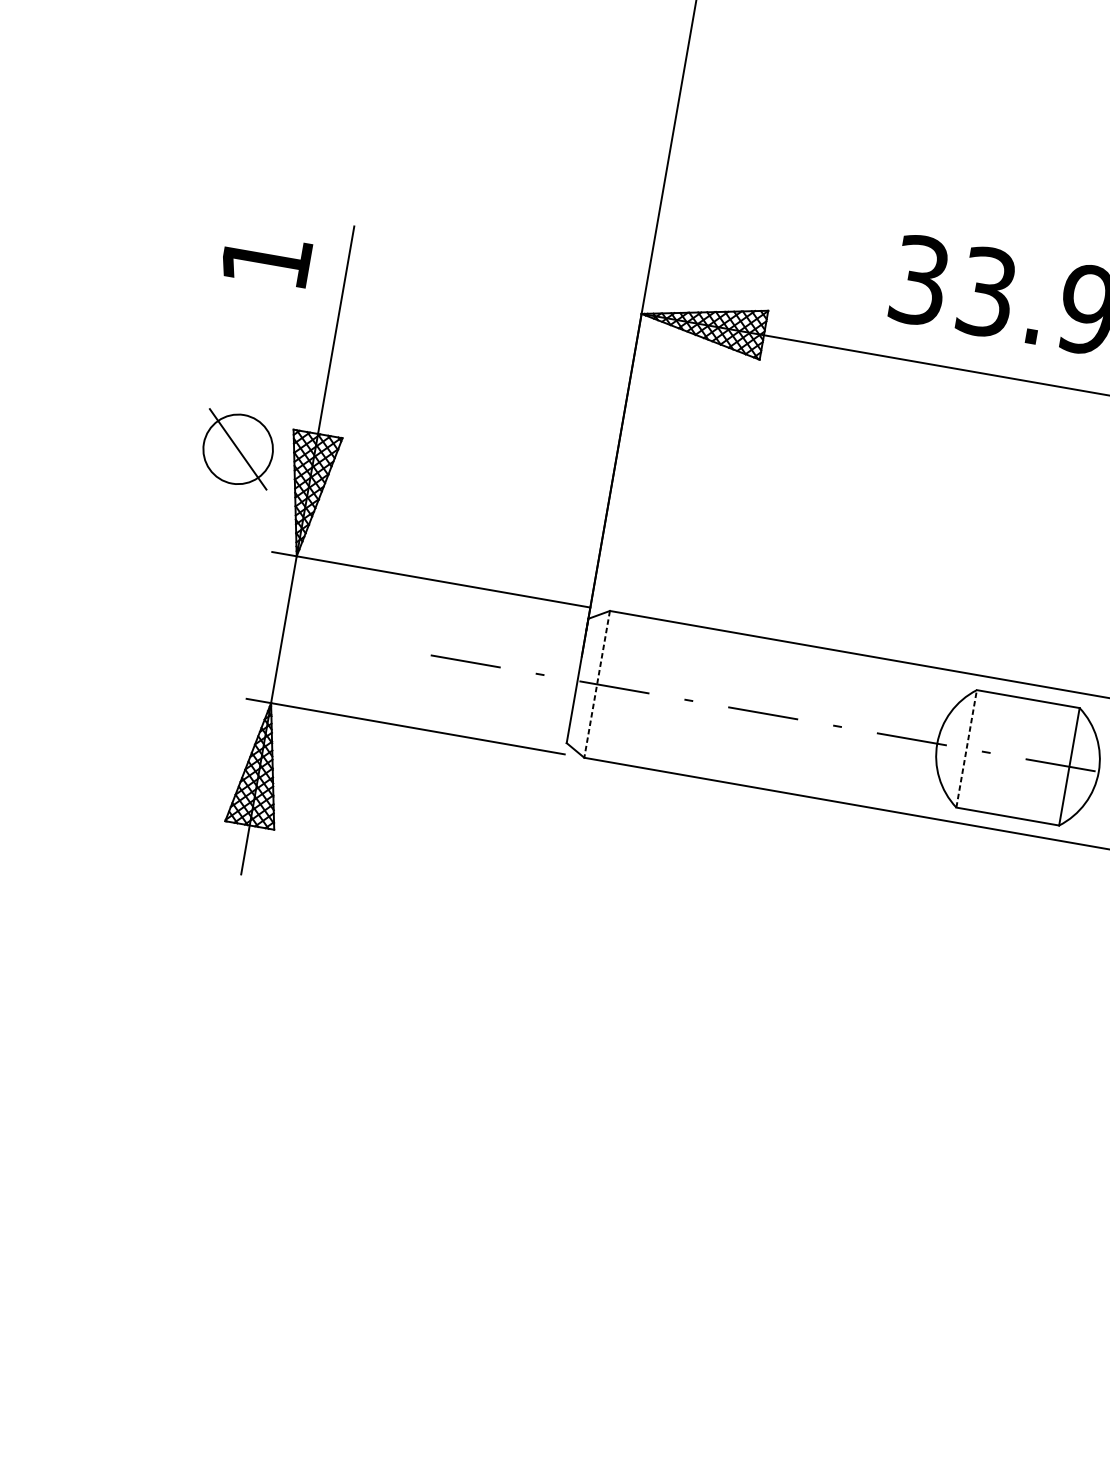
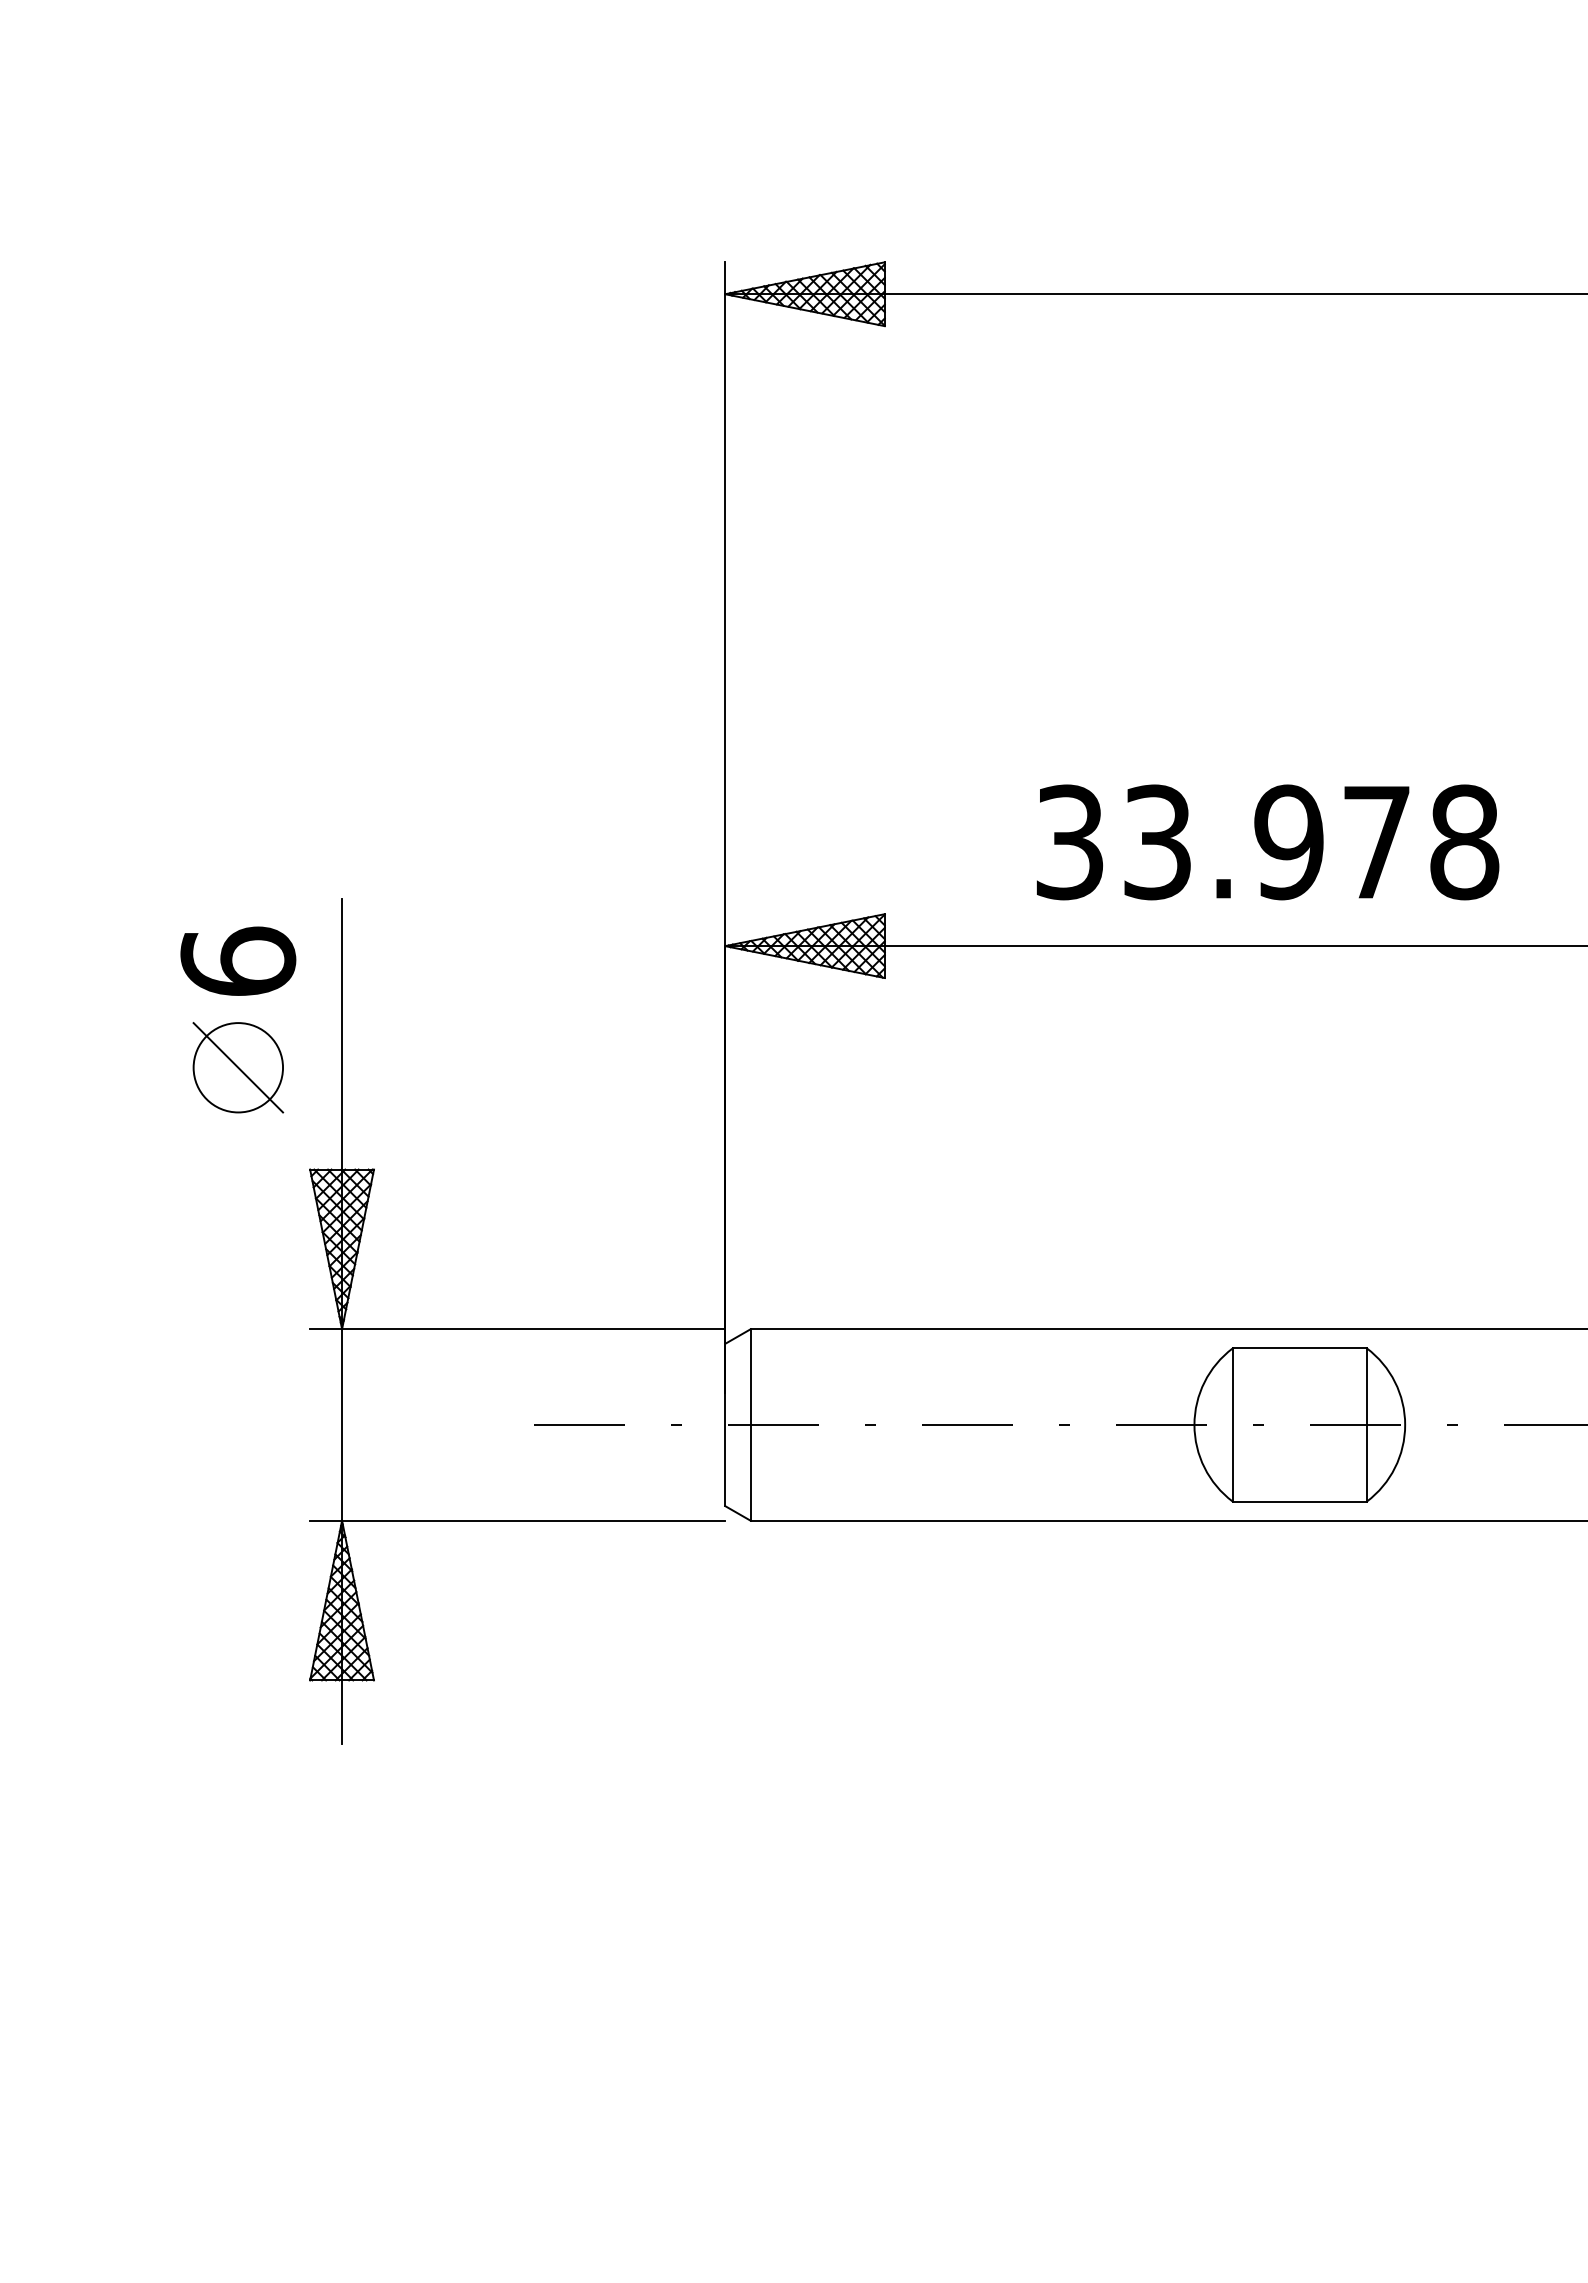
text: (266, 259) -> (238, 960), 1 -> 6
part: (238, 449) -> (238, 1067), moved
line: (596, 684) -> (750, 1425), dashed -> solid
line: (966, 749) -> (1232, 1425), dashed -> solid

